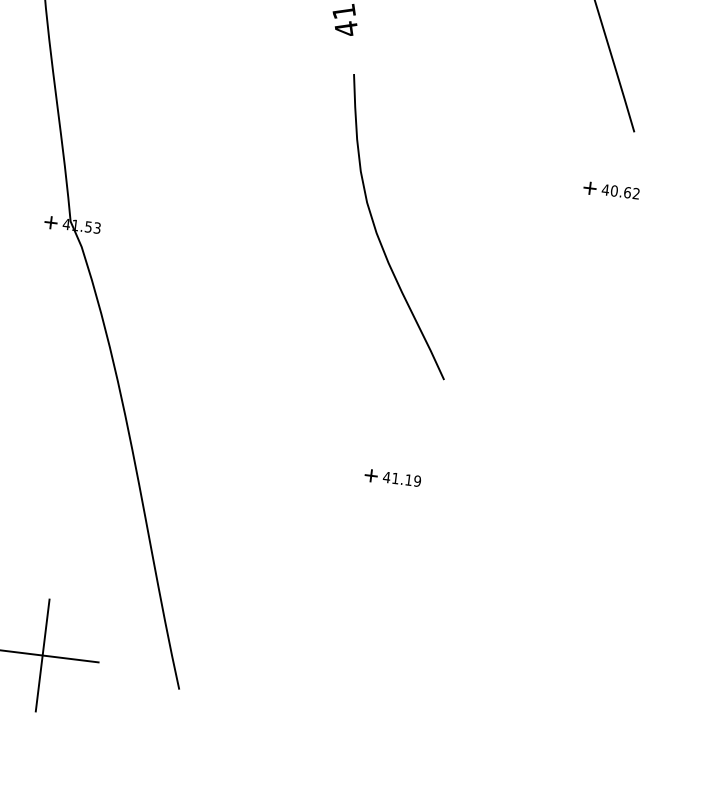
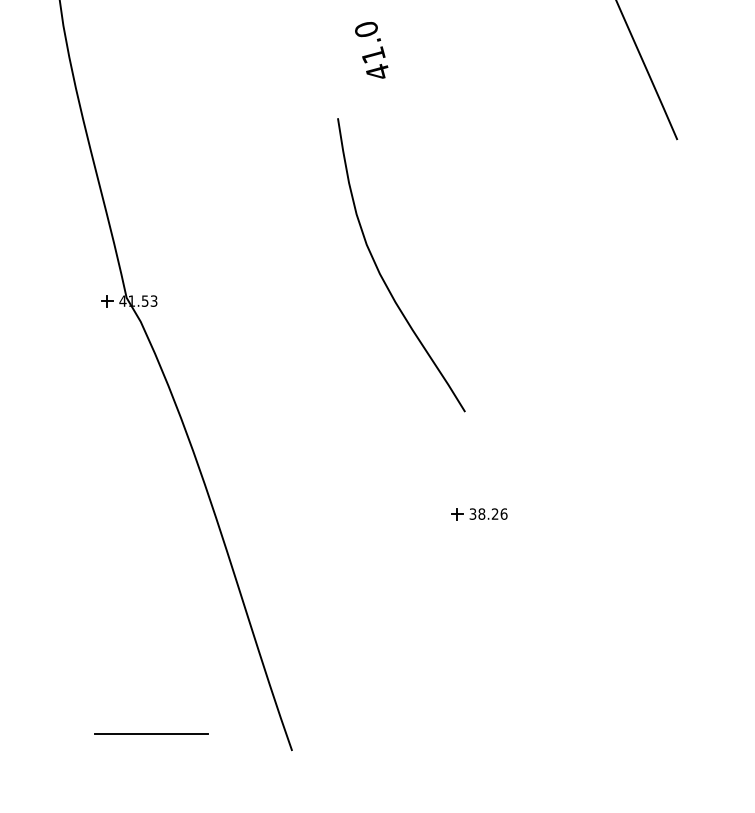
part: (611, 191) -> (661, 201), removed
curve: (378, 233) -> (381, 274), moved
text: (402, 478) -> (488, 513), 41.19 -> 38.26
line: (42, 655) -> (151, 733), removed

